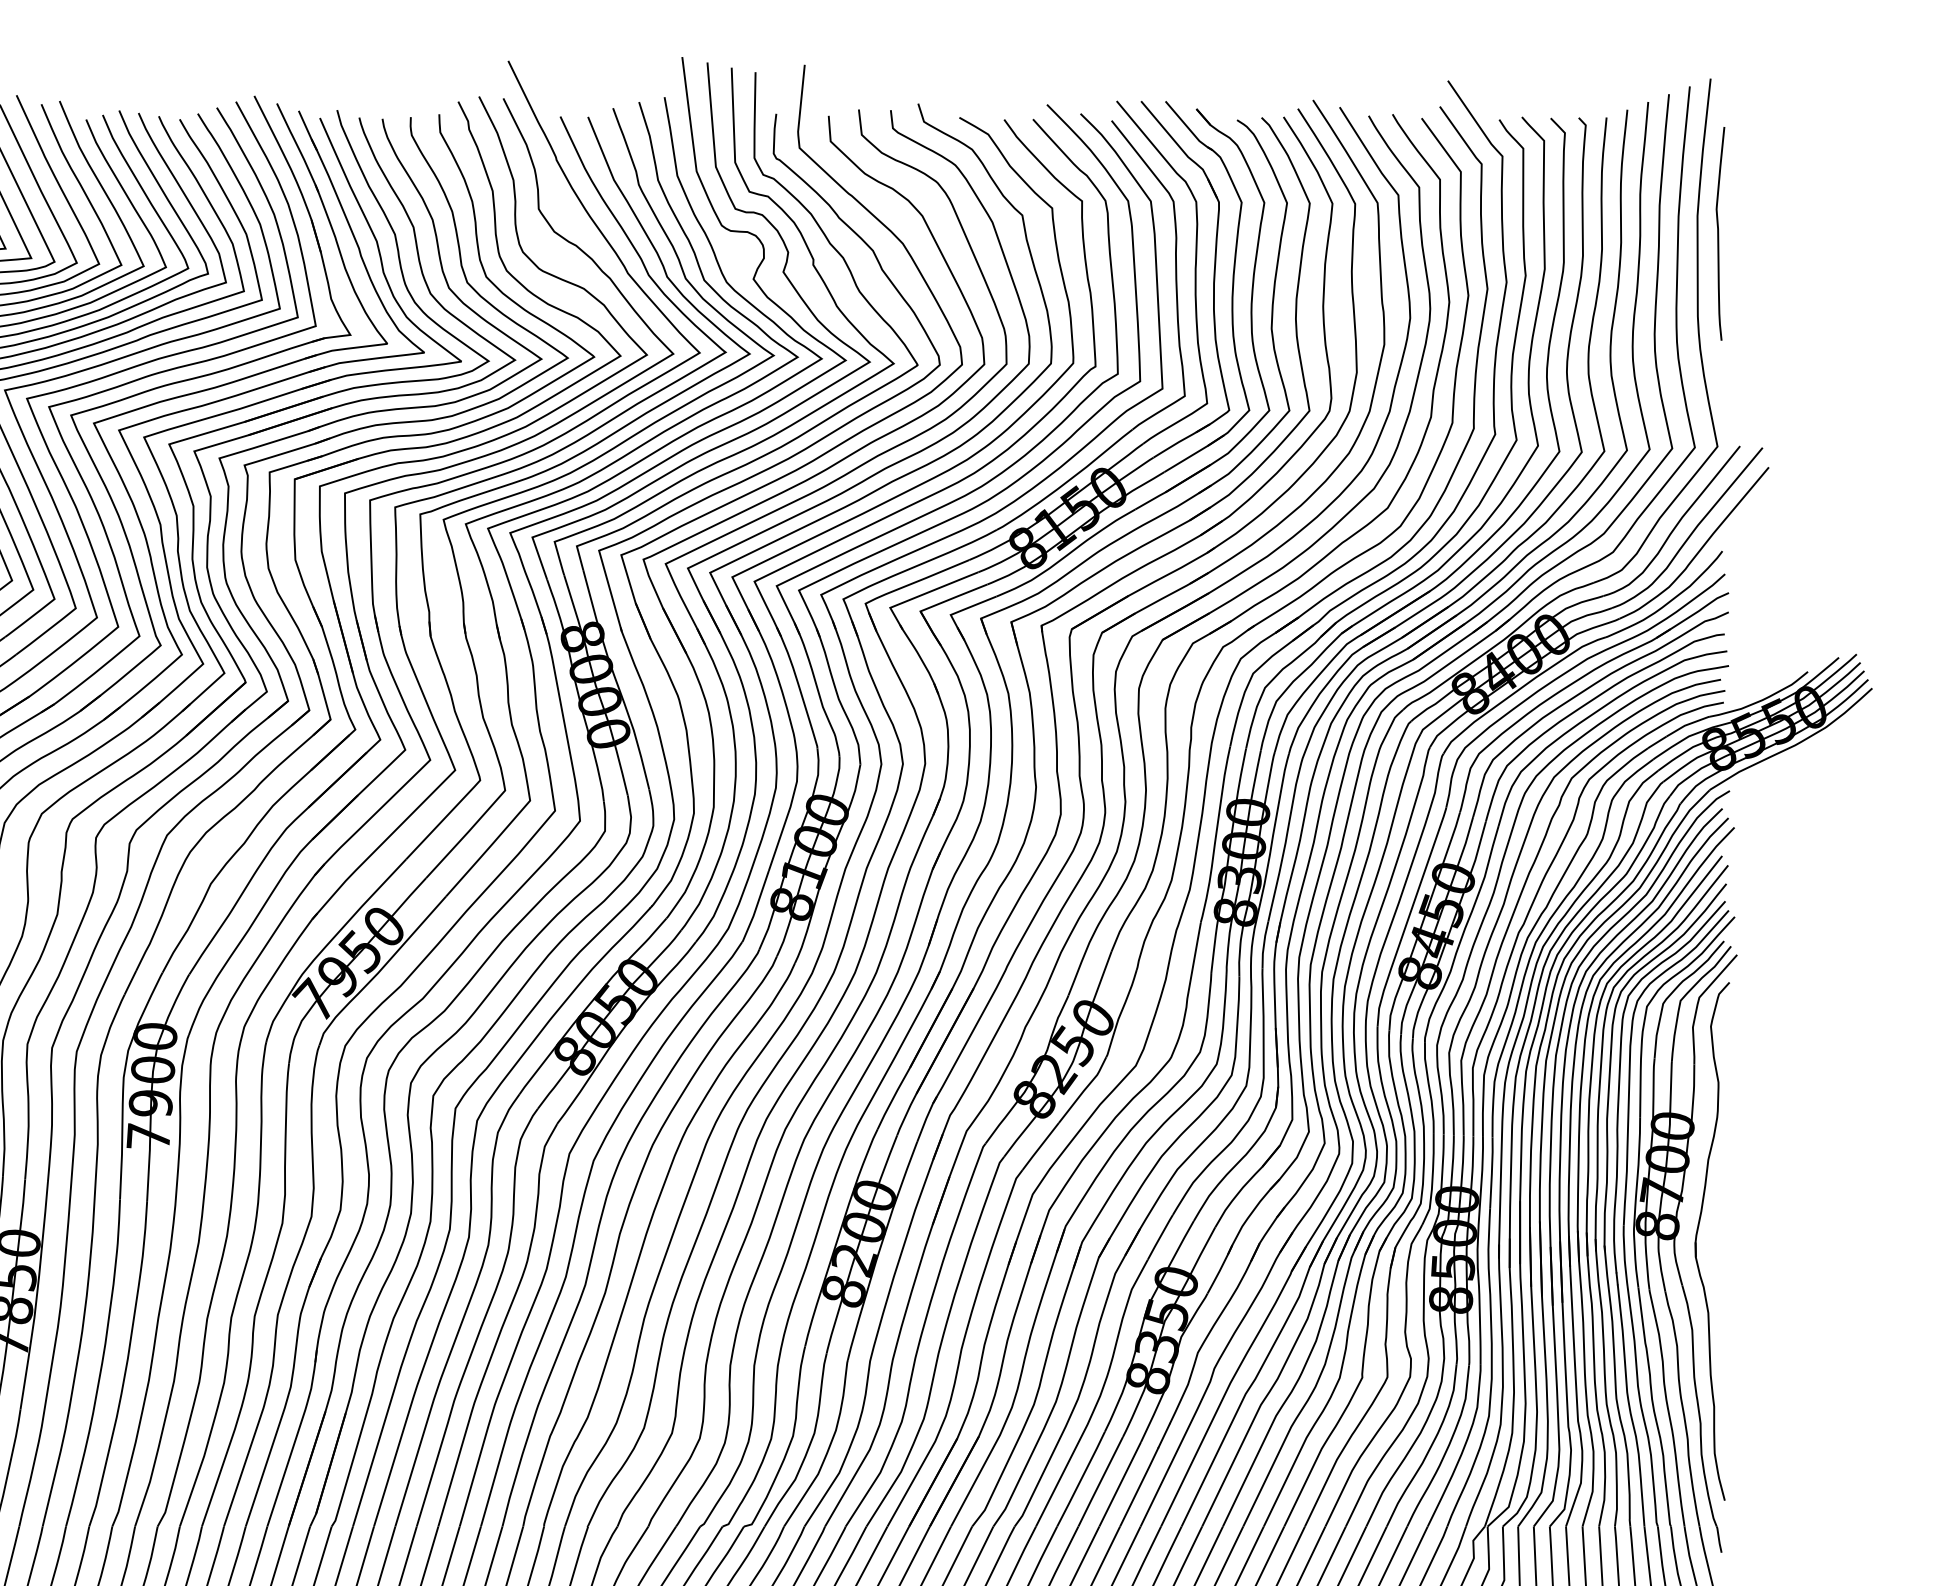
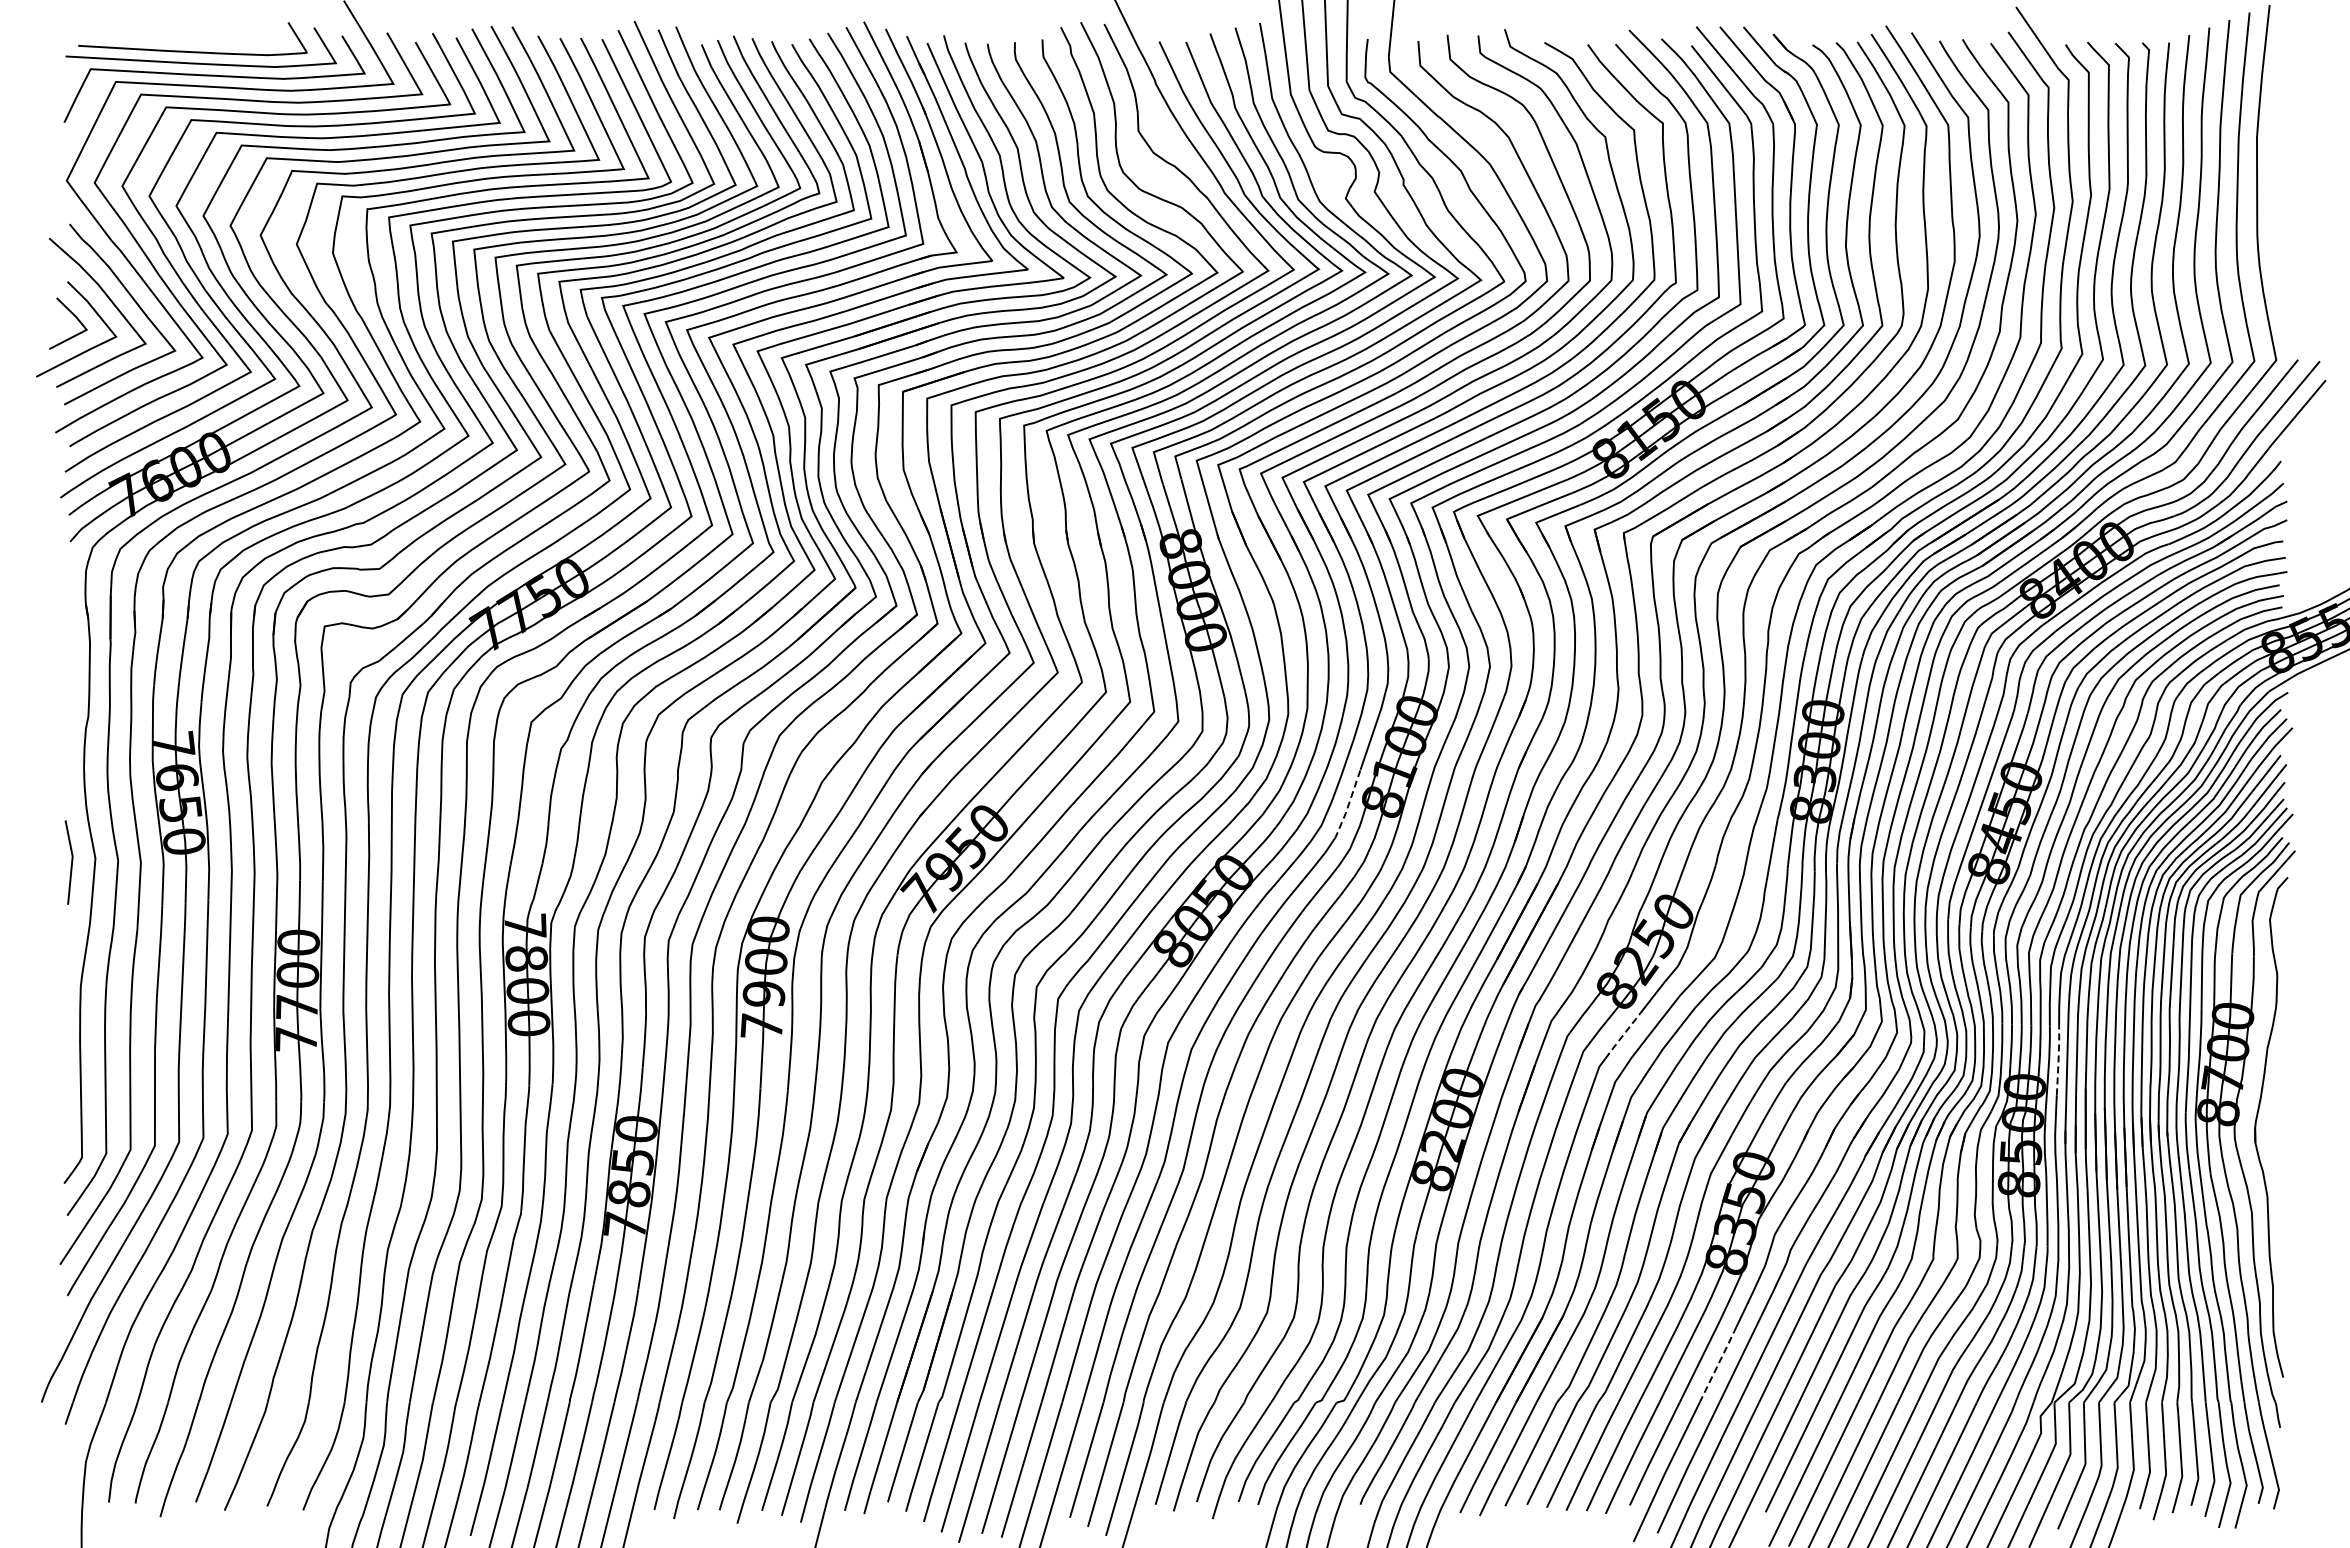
curve: (1718, 233) -> (2277, 154), removed
line: (756, 907) -> (1348, 805), solid -> dashed
line: (1040, 1146) -> (1622, 1035), solid -> dashed
line: (1491, 1173) -> (2058, 1061), solid -> dashed
line: (1139, 1486) -> (1718, 1363), solid -> dashed

